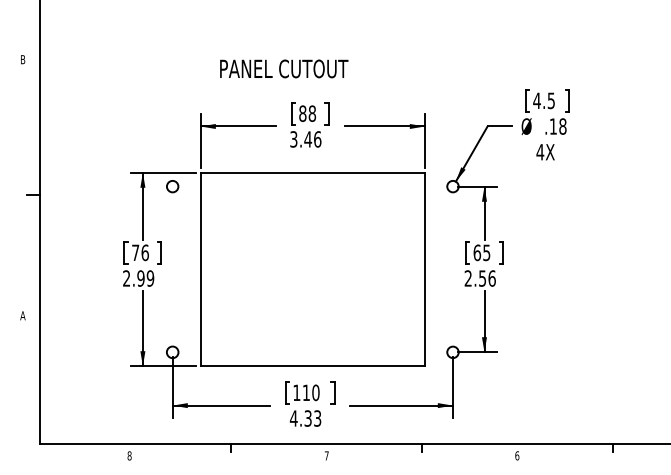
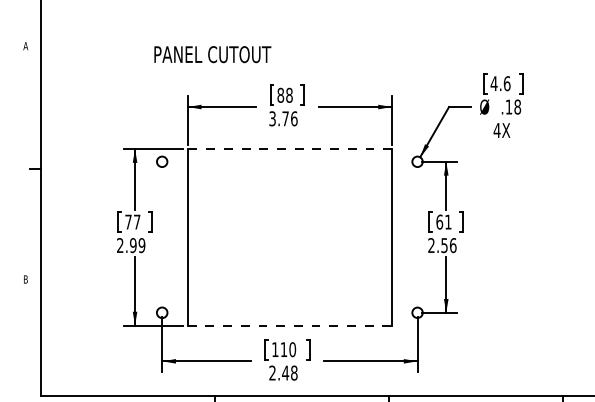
text: (22, 59) -> (25, 46), B -> A
text: (284, 68) -> (213, 54), moved
text: (551, 100) -> (507, 83), 4.5 -> 4.6
text: (308, 139) -> (285, 118), 3.46 -> 3.76
line: (312, 172) -> (289, 148), solid -> dashed
text: (144, 252) -> (136, 221), 76 -> 77
text: (486, 252) -> (448, 221), 65 -> 61
text: (22, 315) -> (25, 279), A -> B
line: (313, 366) -> (290, 325), solid -> dashed
text: (305, 418) -> (283, 373), 4.33 -> 2.48

